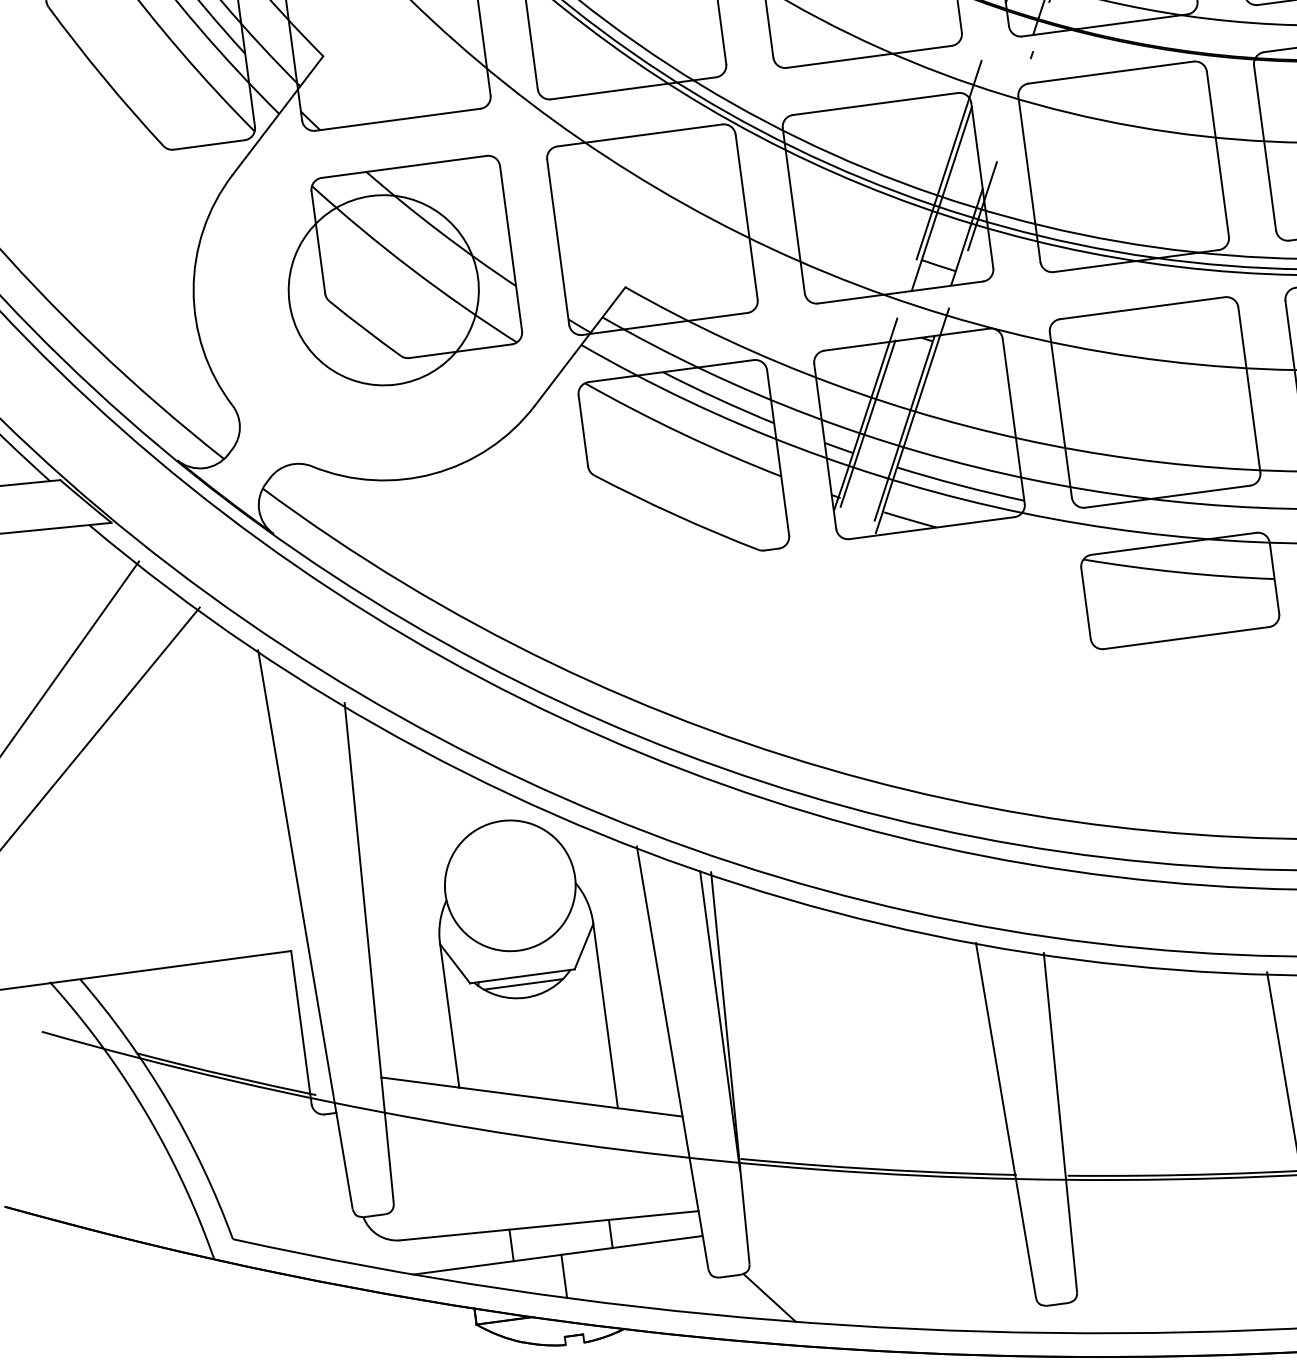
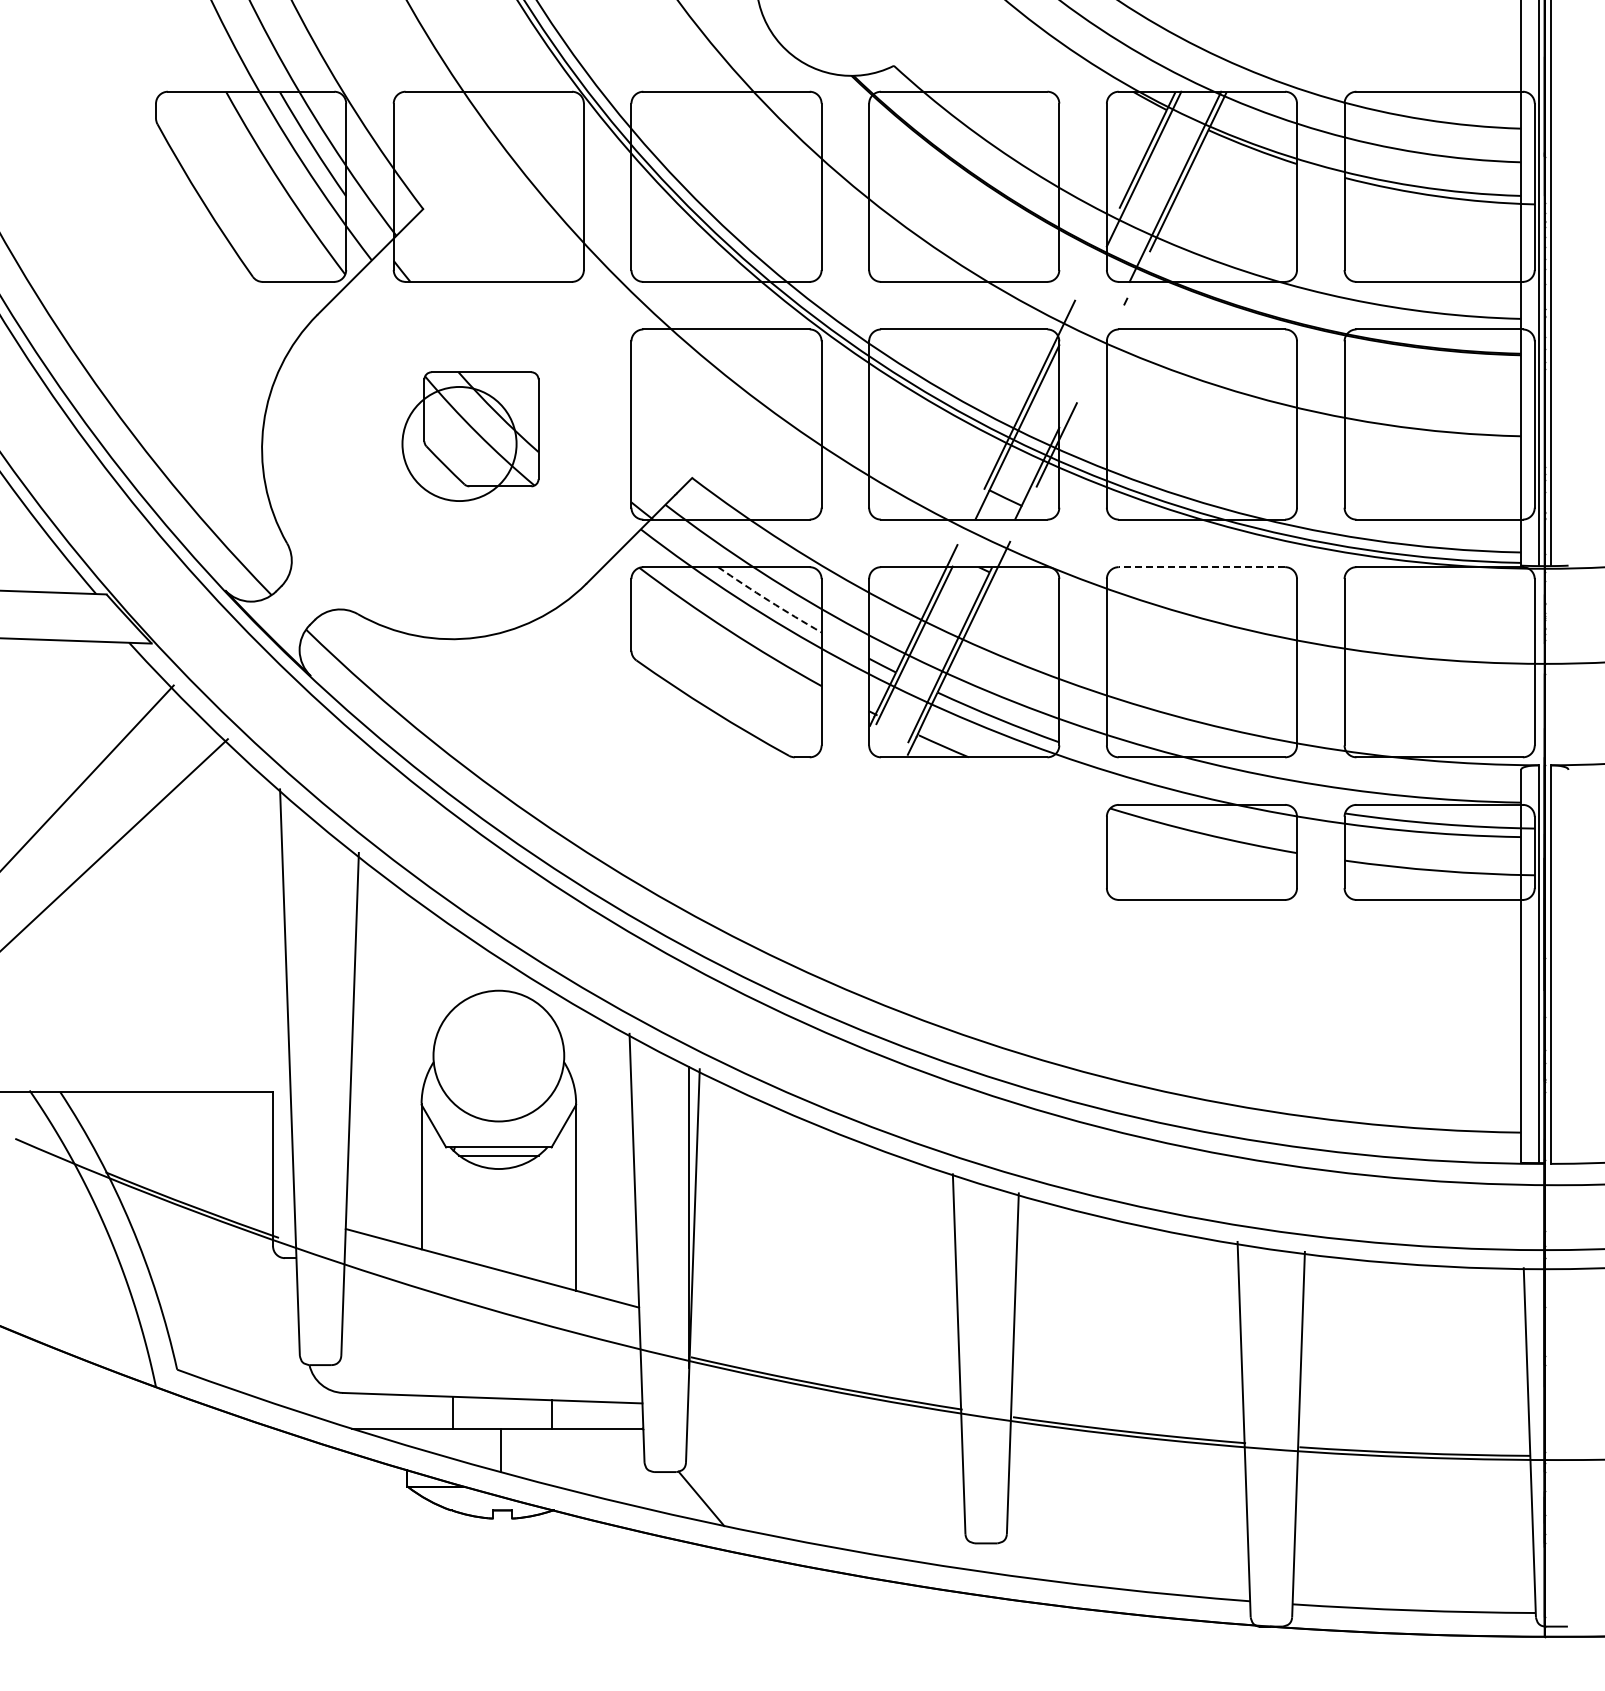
part: (400, 275) -> (470, 436), size x0.6
line: (1142, 308) -> (1201, 567), solid -> dashed
arc: (718, 398) -> (769, 600), solid -> dashed

